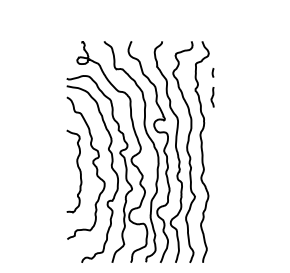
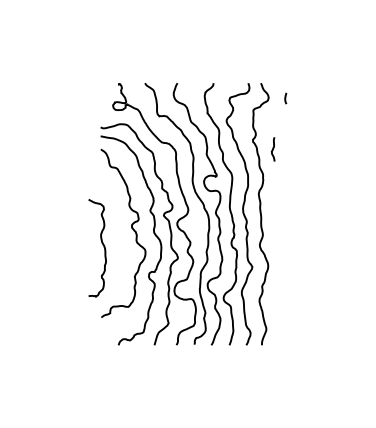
curve: (212, 72) -> (285, 98), moved
curve: (78, 169) -> (102, 245), moved

